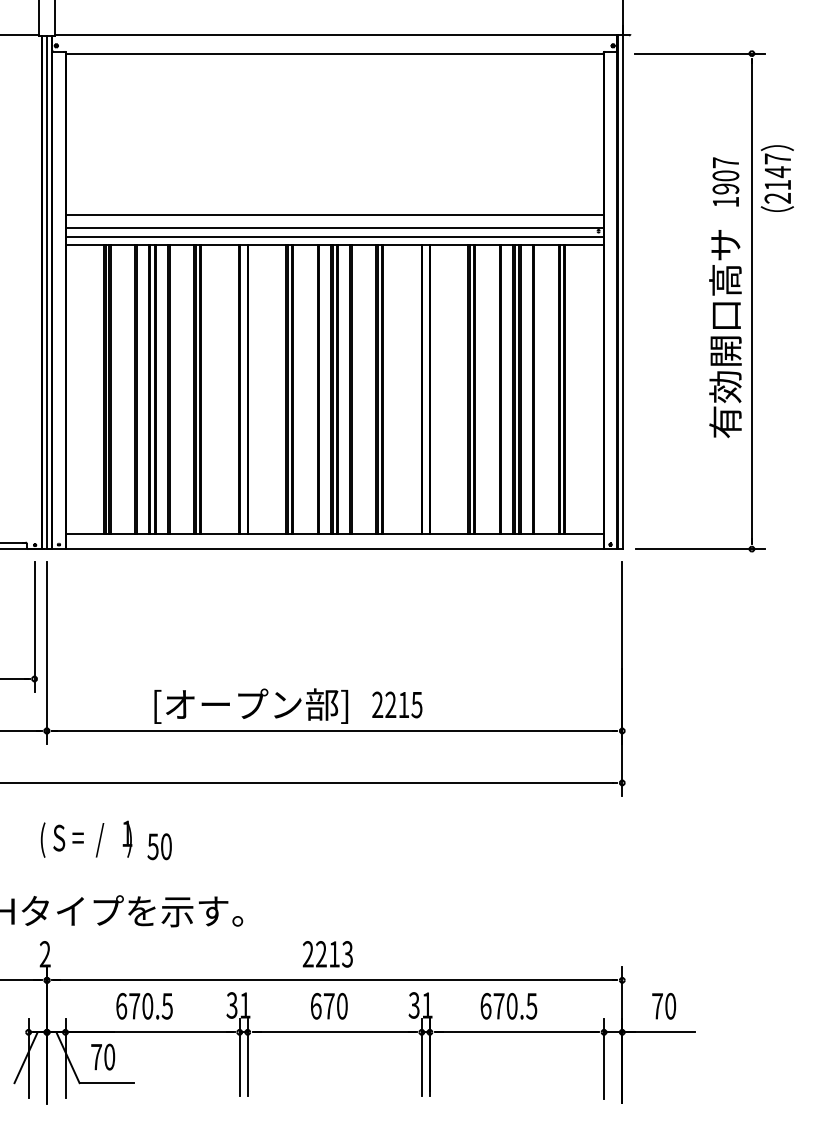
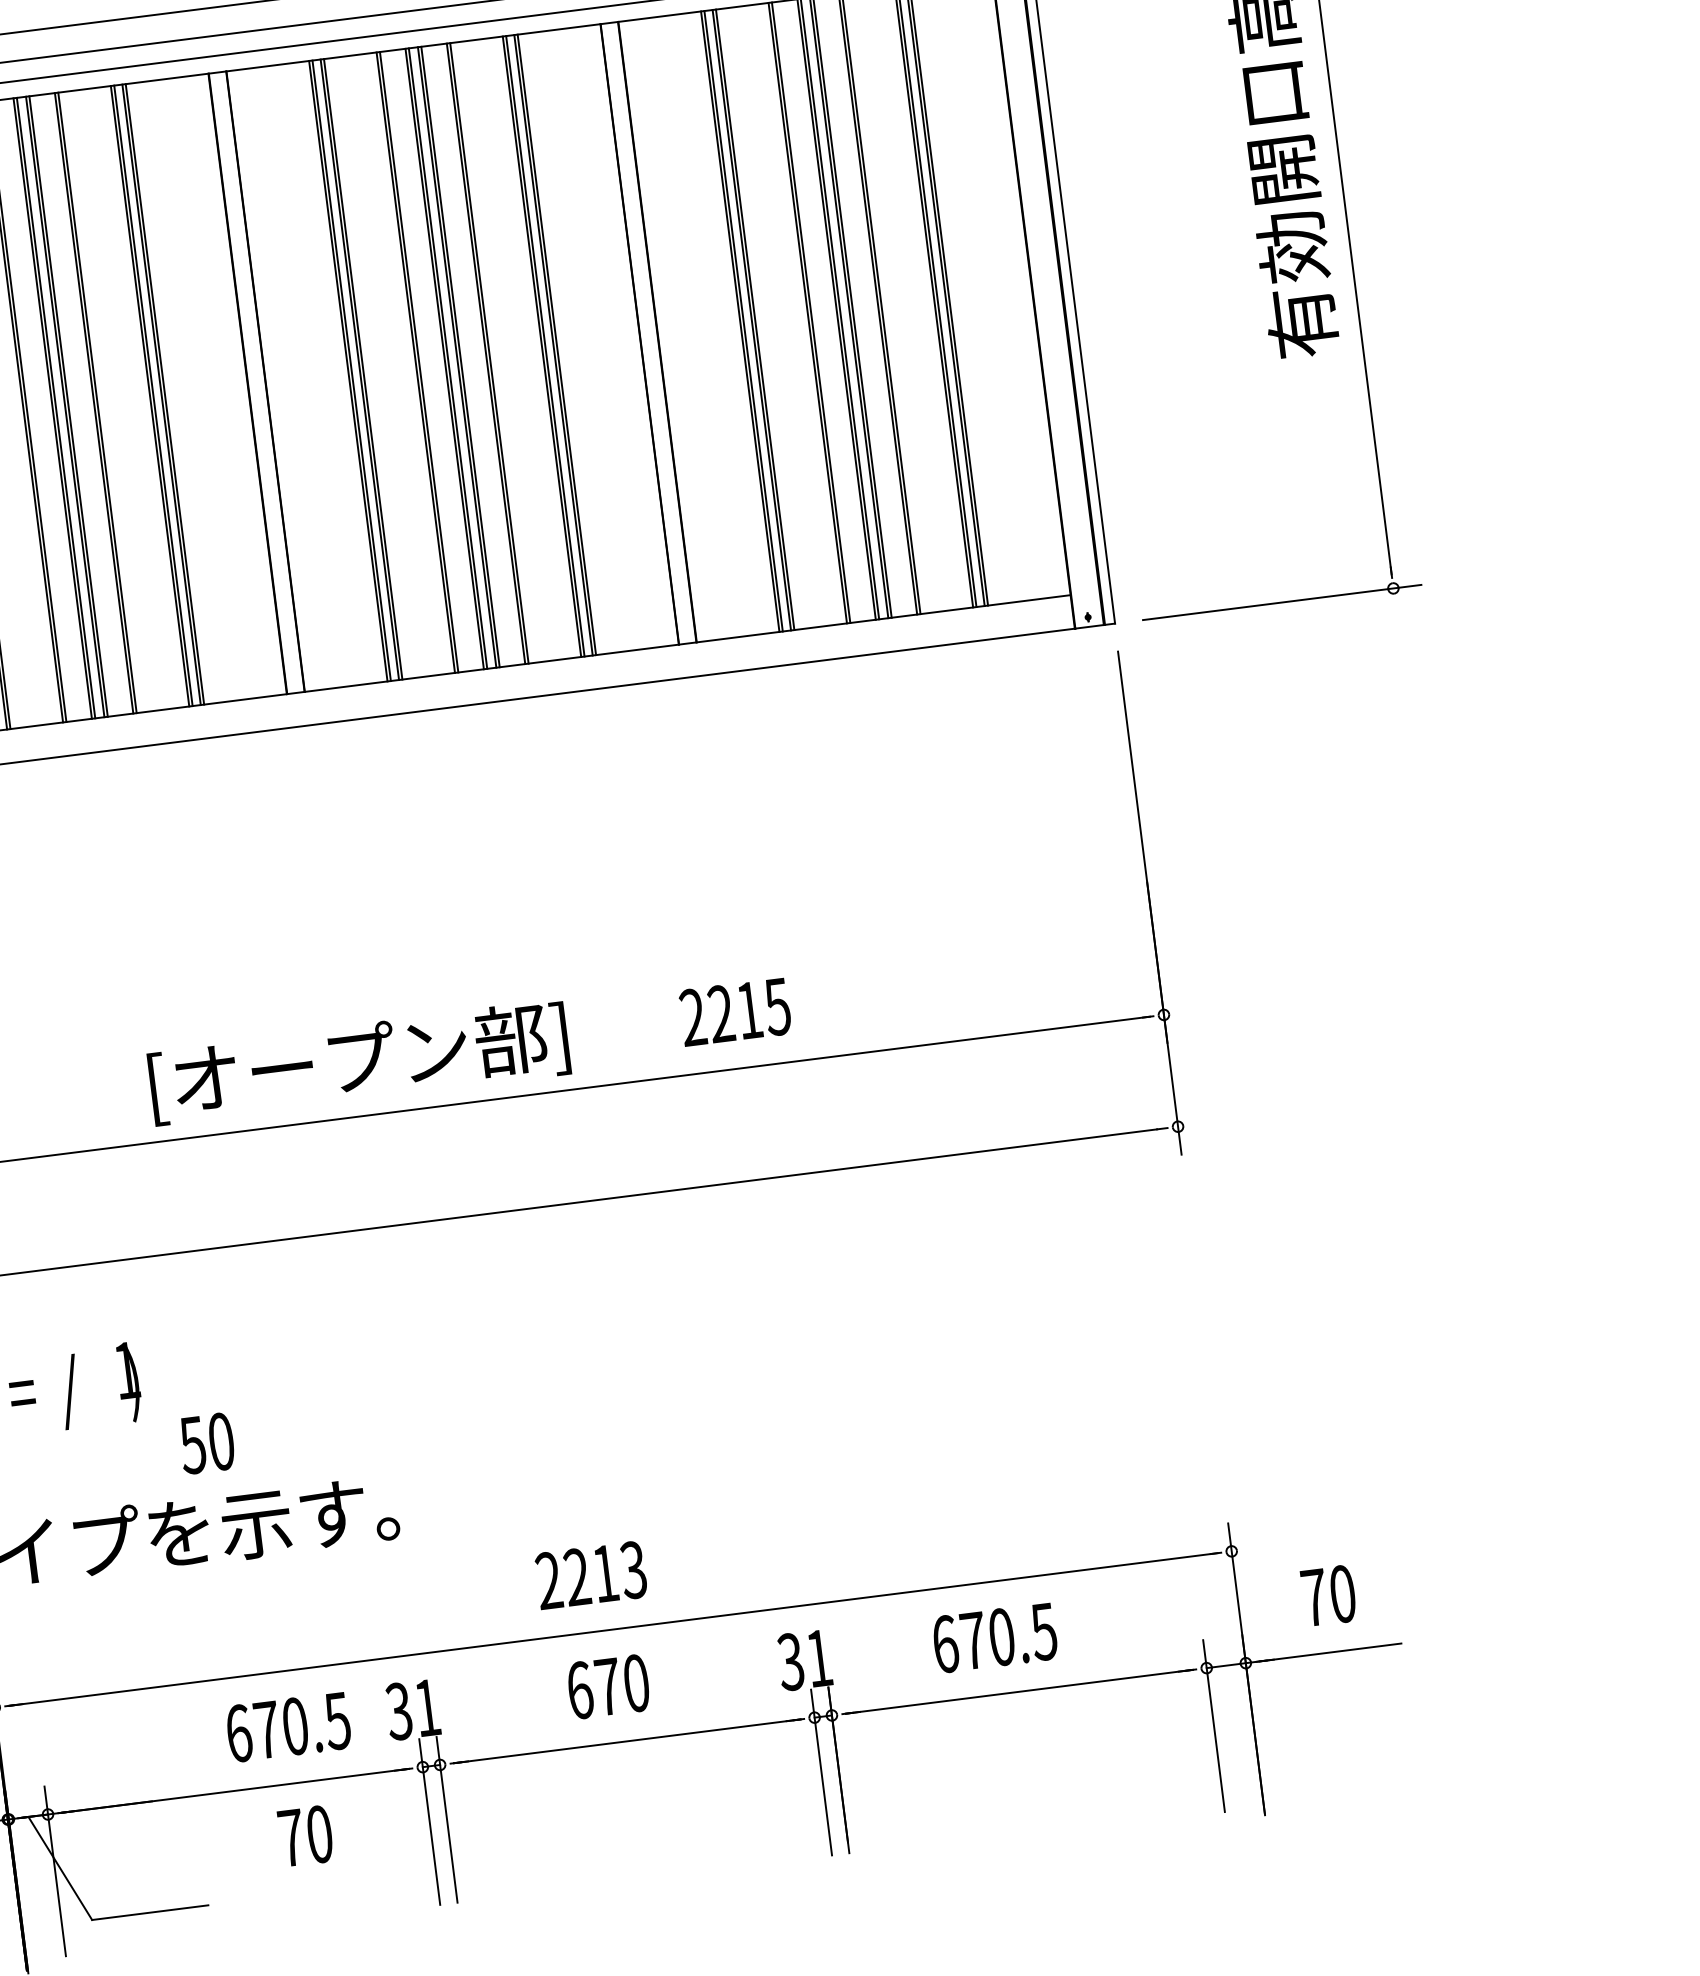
text: (397, 704) -> (735, 1011), moved
text: (159, 846) -> (206, 1443), moved
text: (144, 1006) -> (288, 1727), moved
text: (103, 1056) -> (306, 1834), moved

